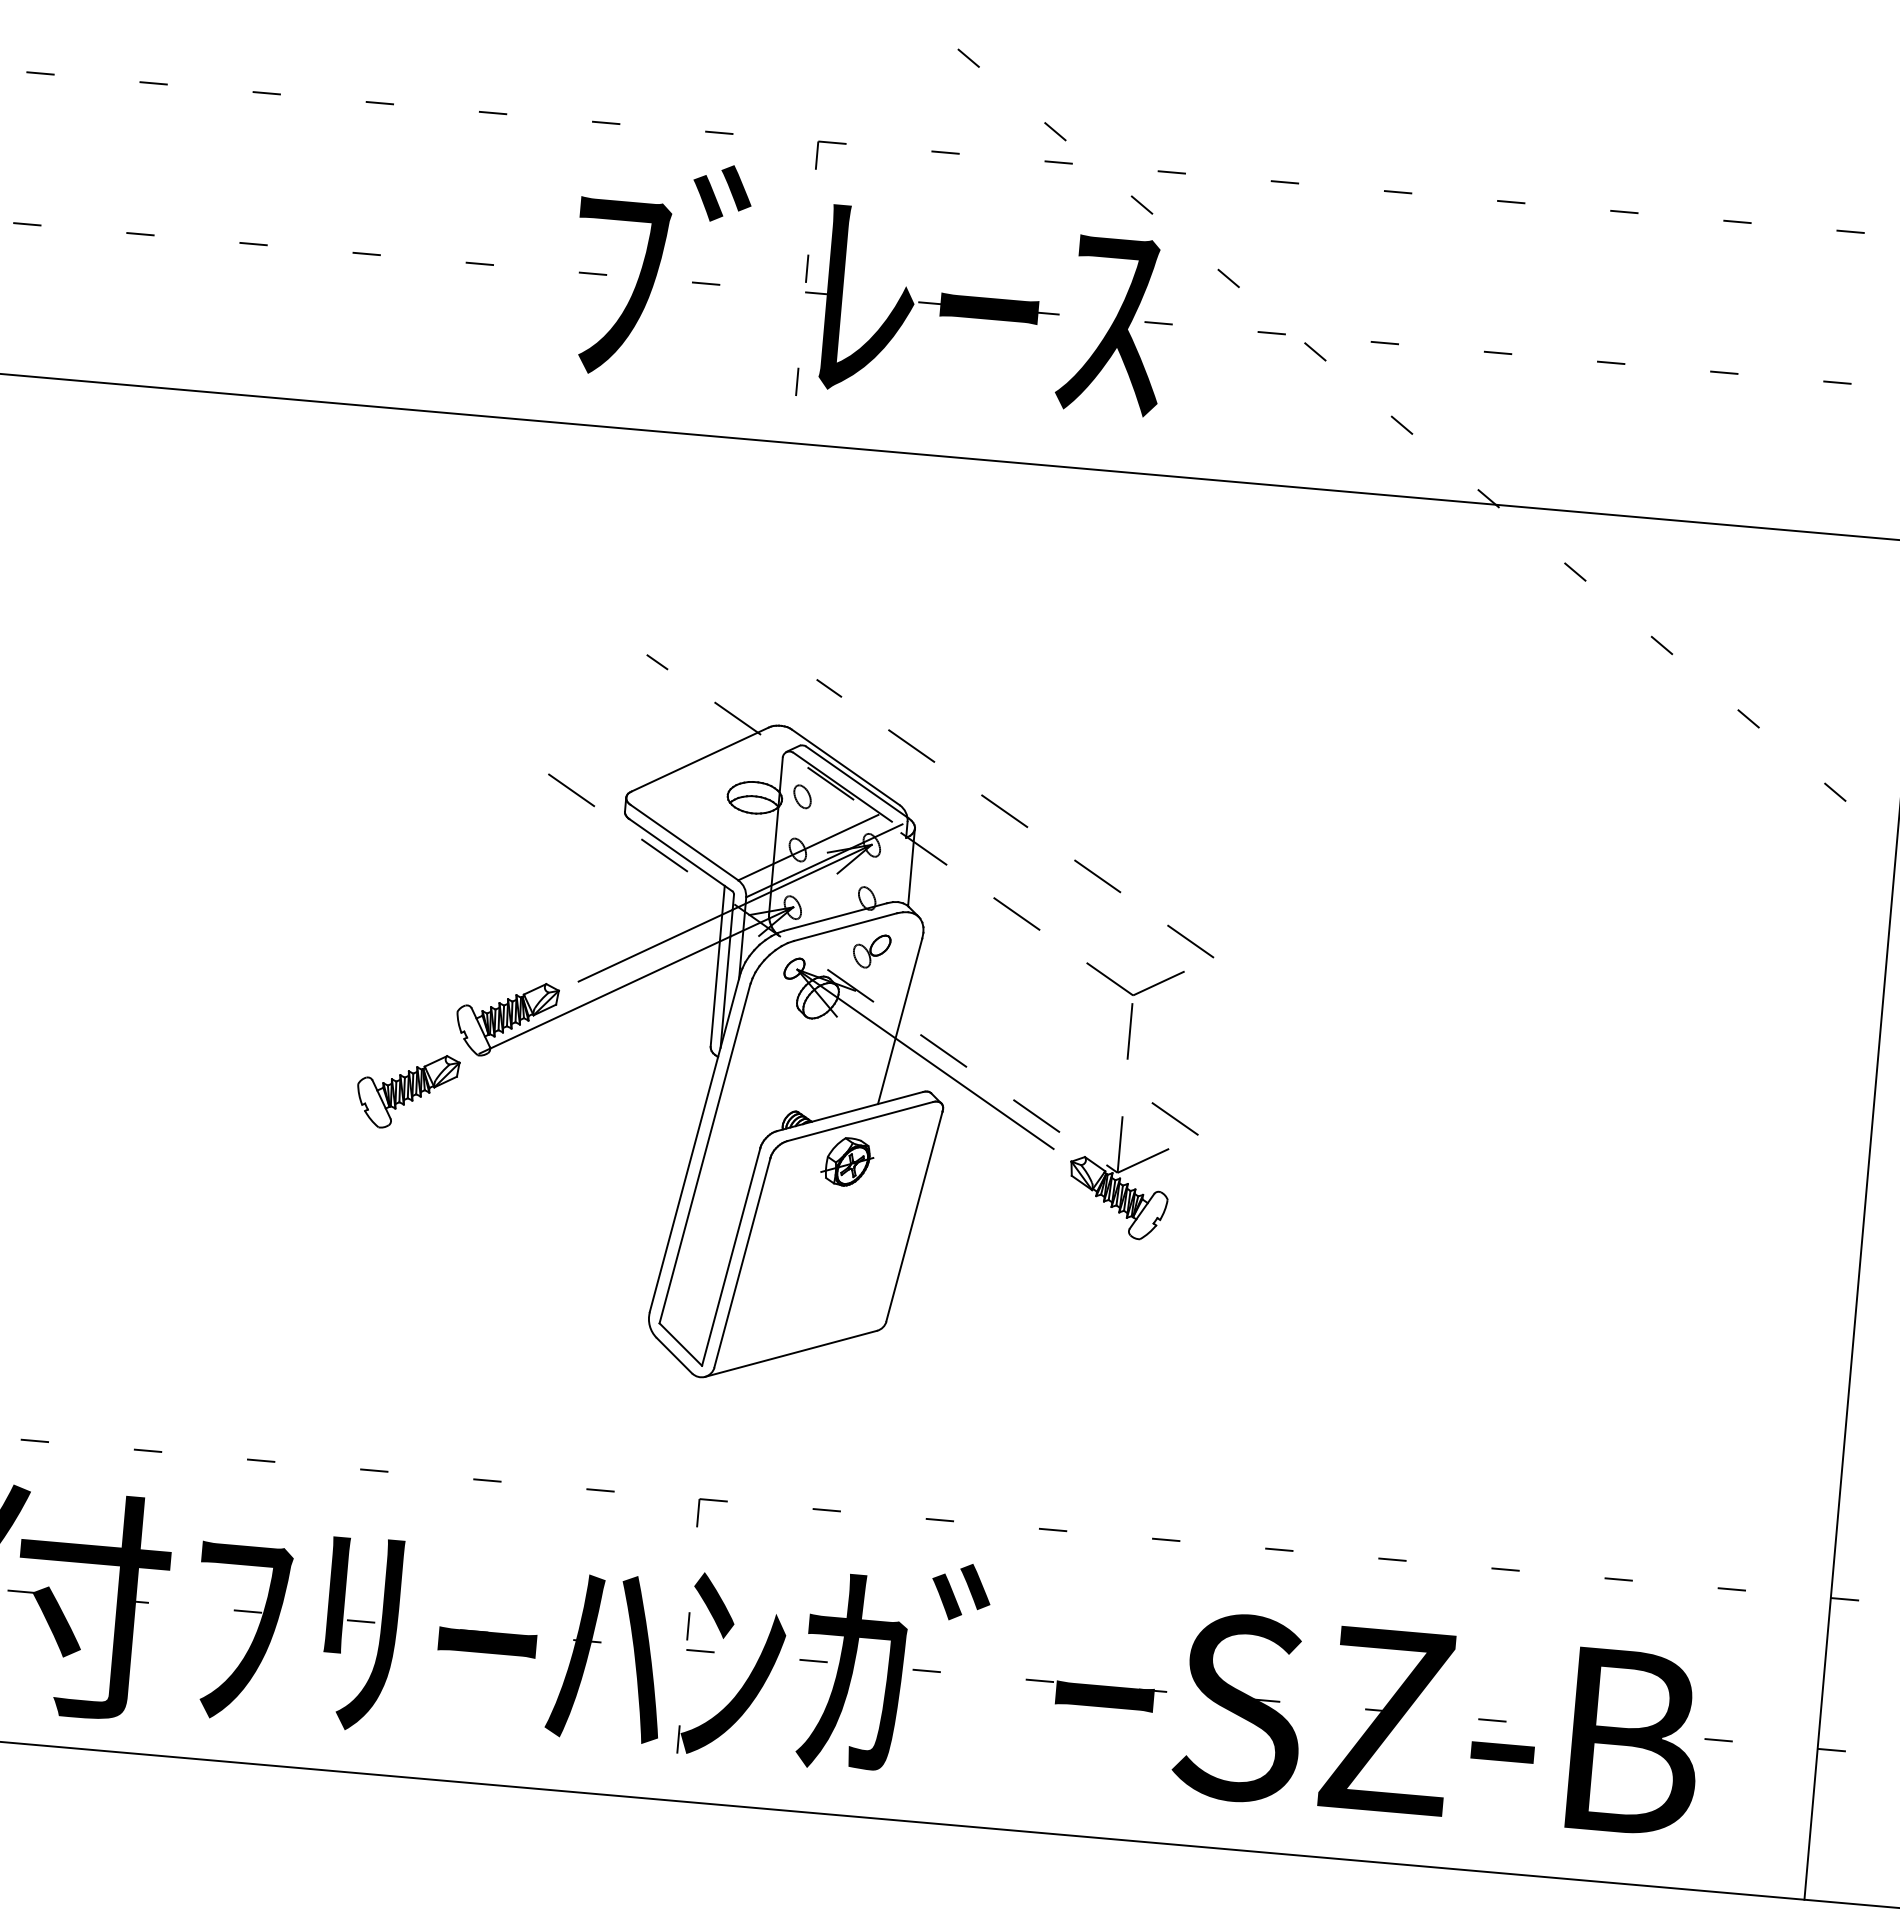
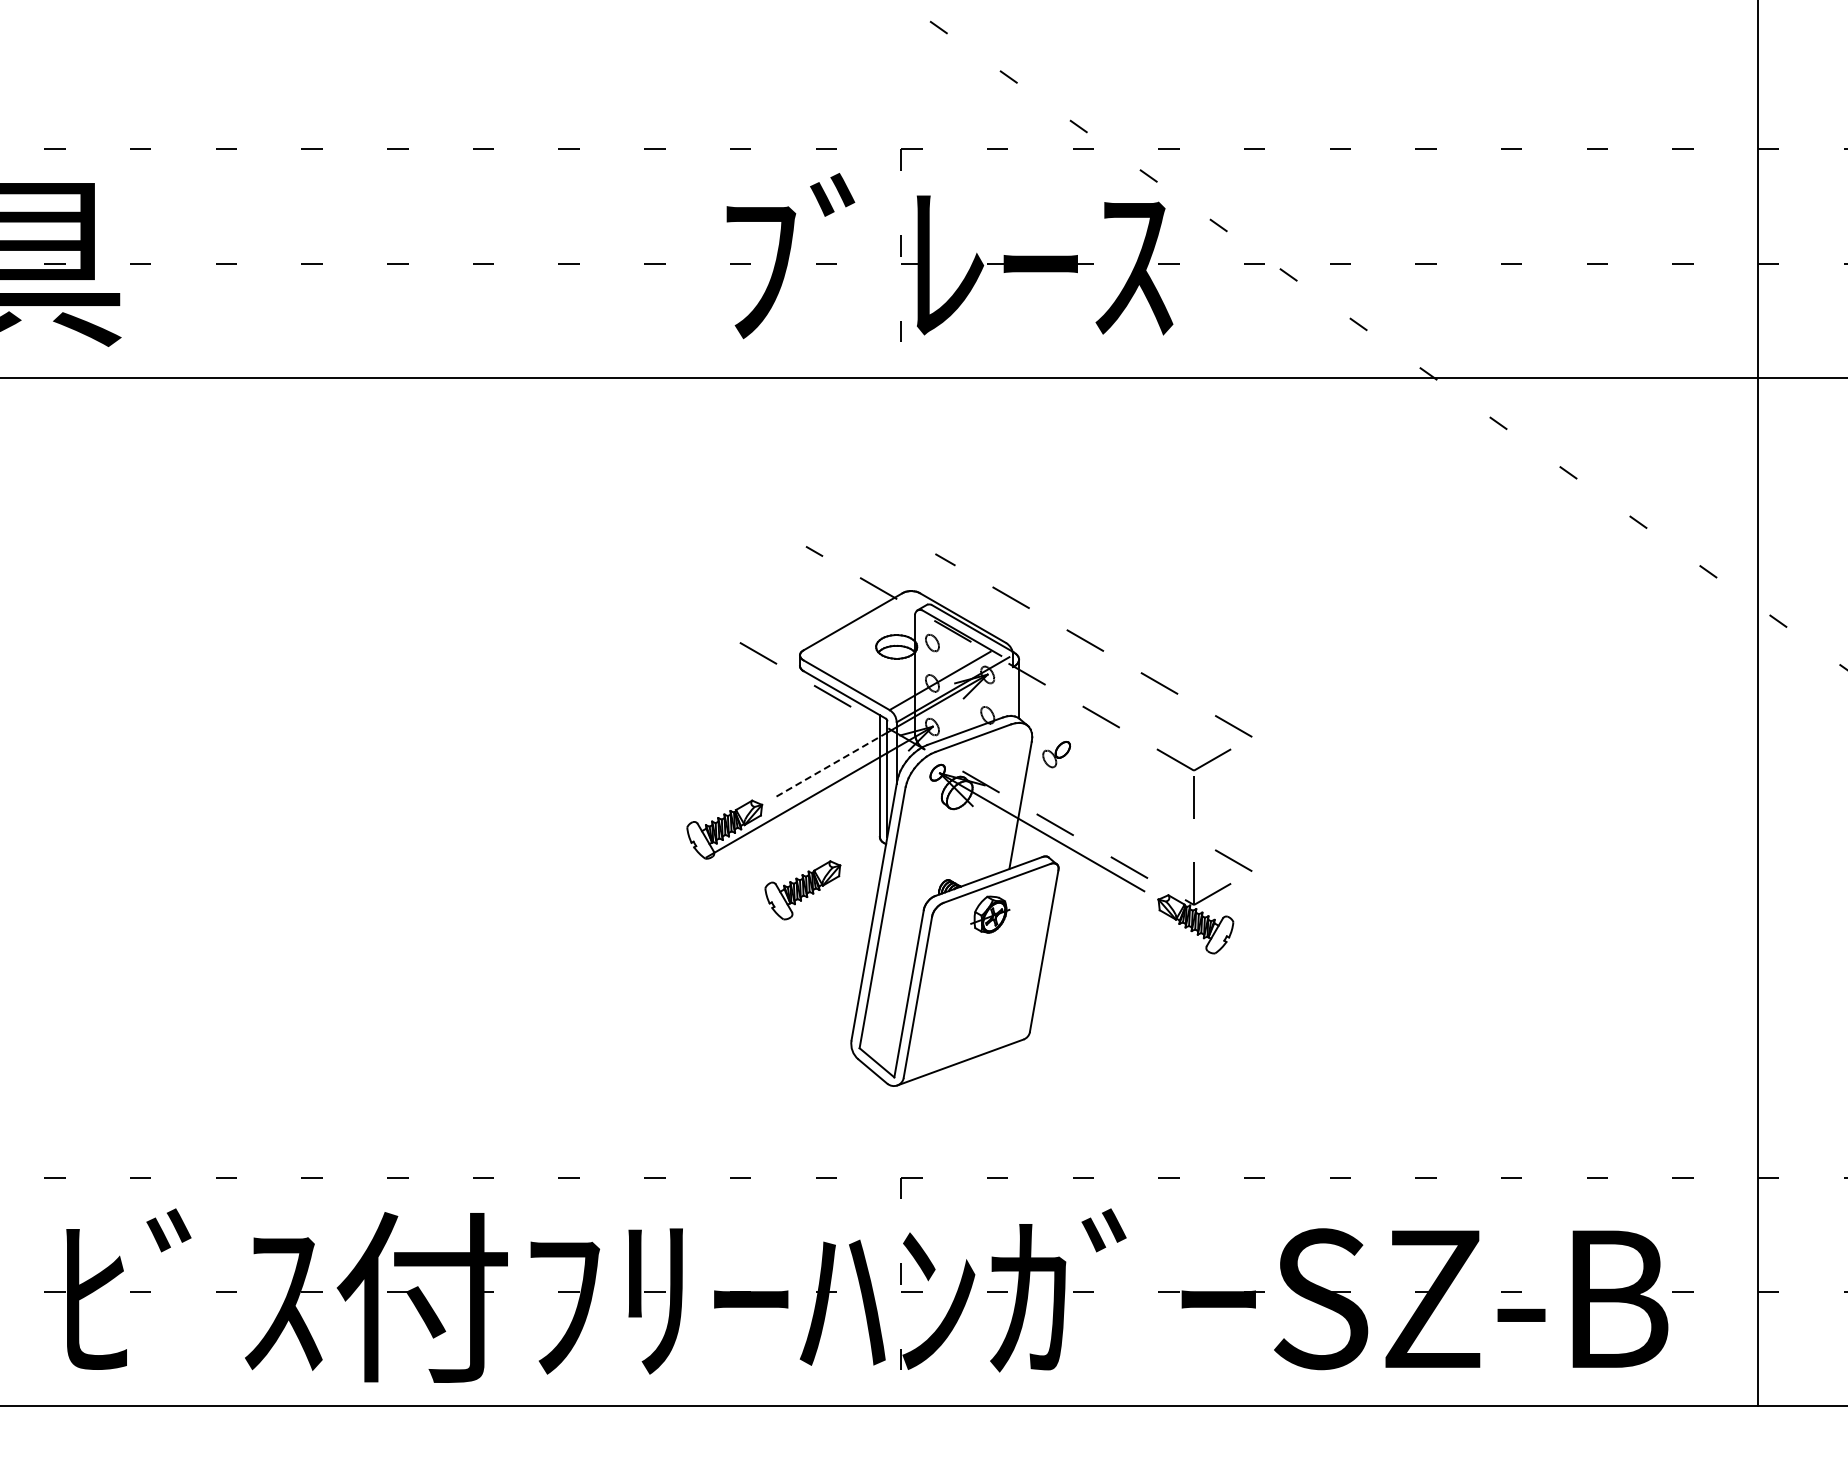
line: (655, 945) -> (831, 764), solid -> dashed
part: (871, 951) -> (1056, 754), moved
part: (406, 1091) -> (802, 890), moved

